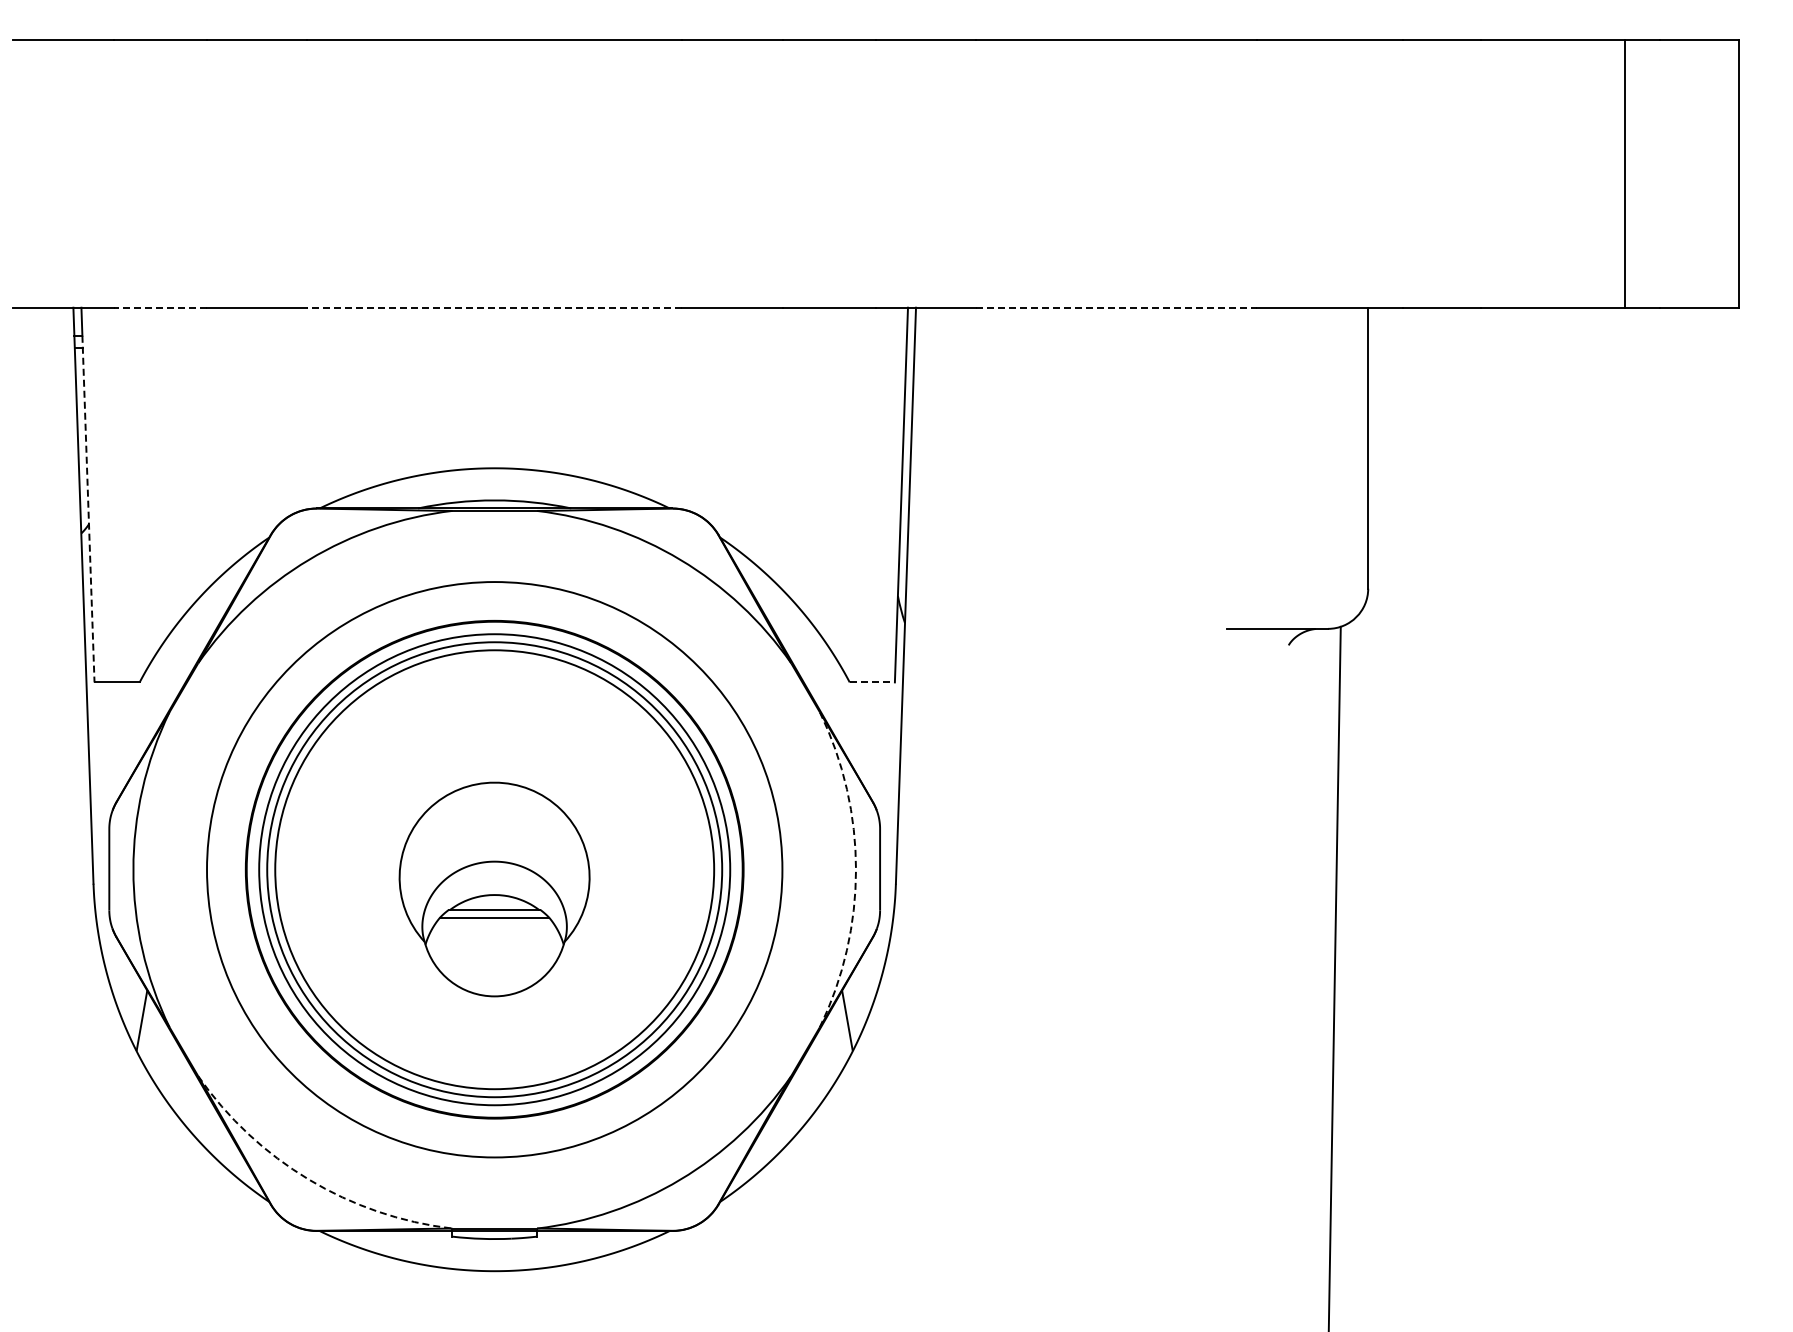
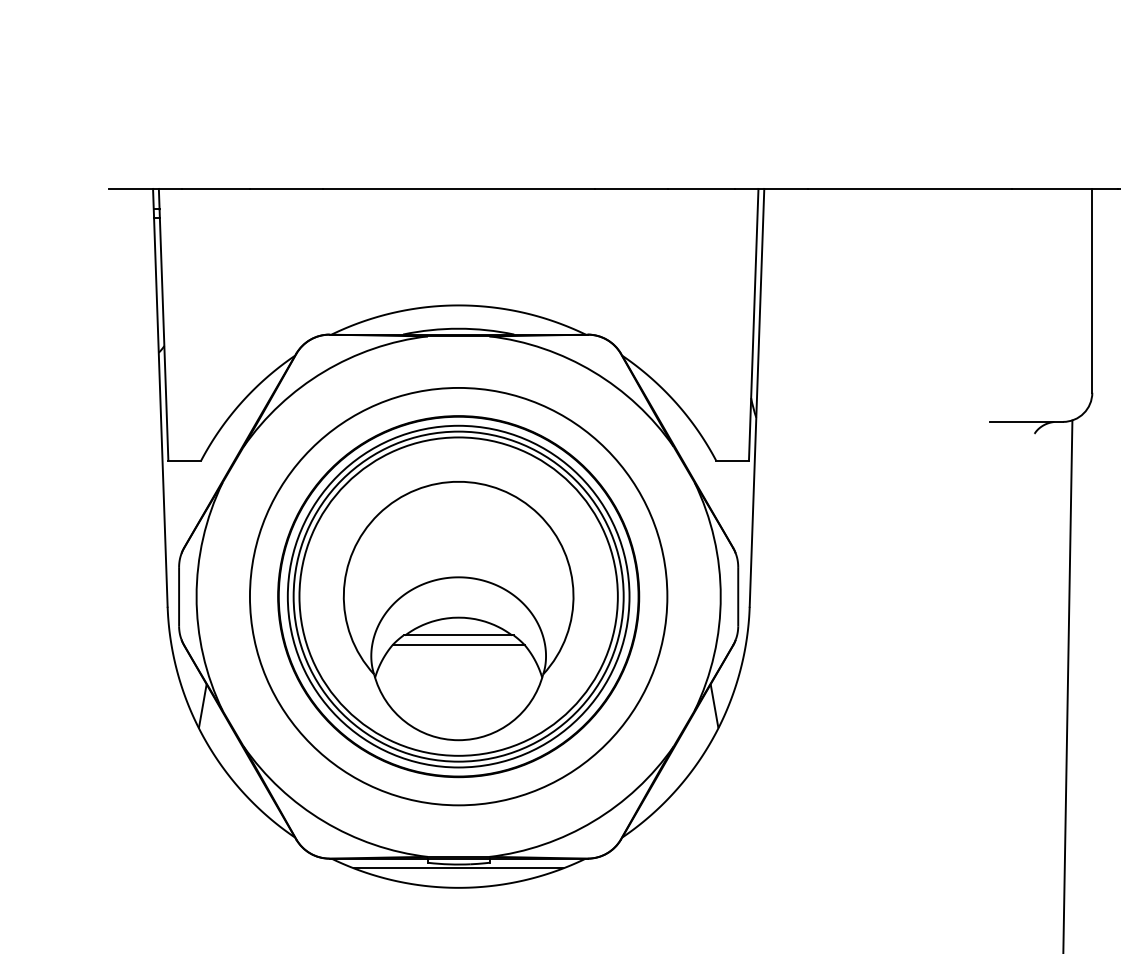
line: (159, 307) -> (215, 188), dashed -> solid
line: (494, 307) -> (458, 188), dashed -> solid
line: (1116, 307) -> (909, 188), dashed -> solid
line: (88, 509) -> (164, 335), dashed -> solid
line: (872, 682) -> (732, 460), dashed -> solid
arc: (856, 869) -> (721, 596), dashed -> solid
part: (494, 889) -> (458, 610), size x1.67
arc: (308, 1179) -> (323, 821), dashed -> solid
line: (494, 1244) -> (458, 868), added

